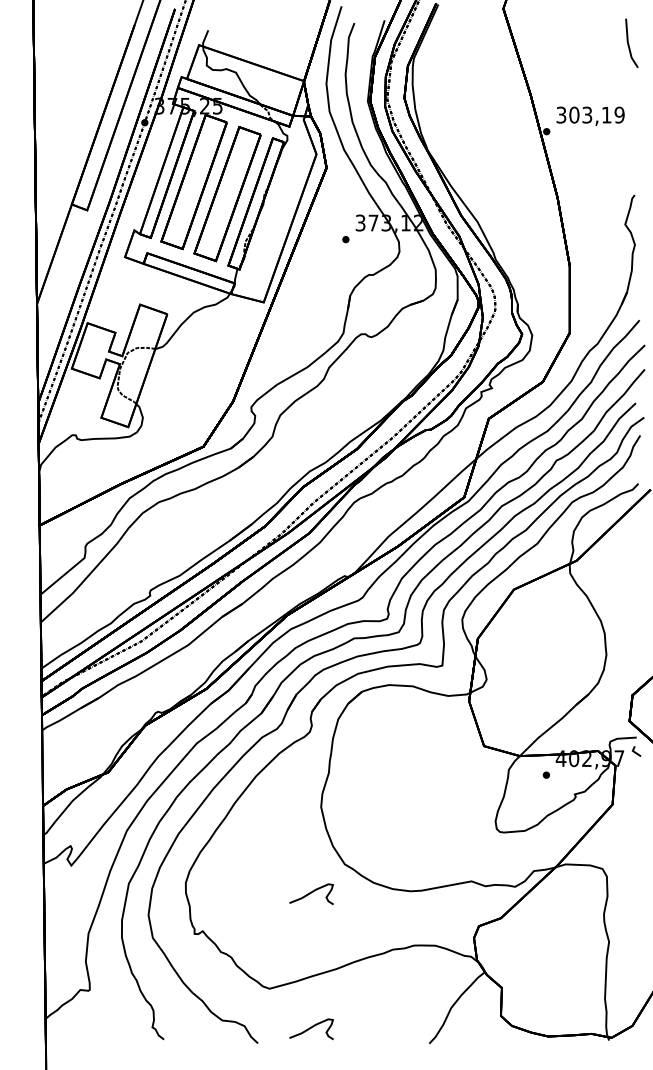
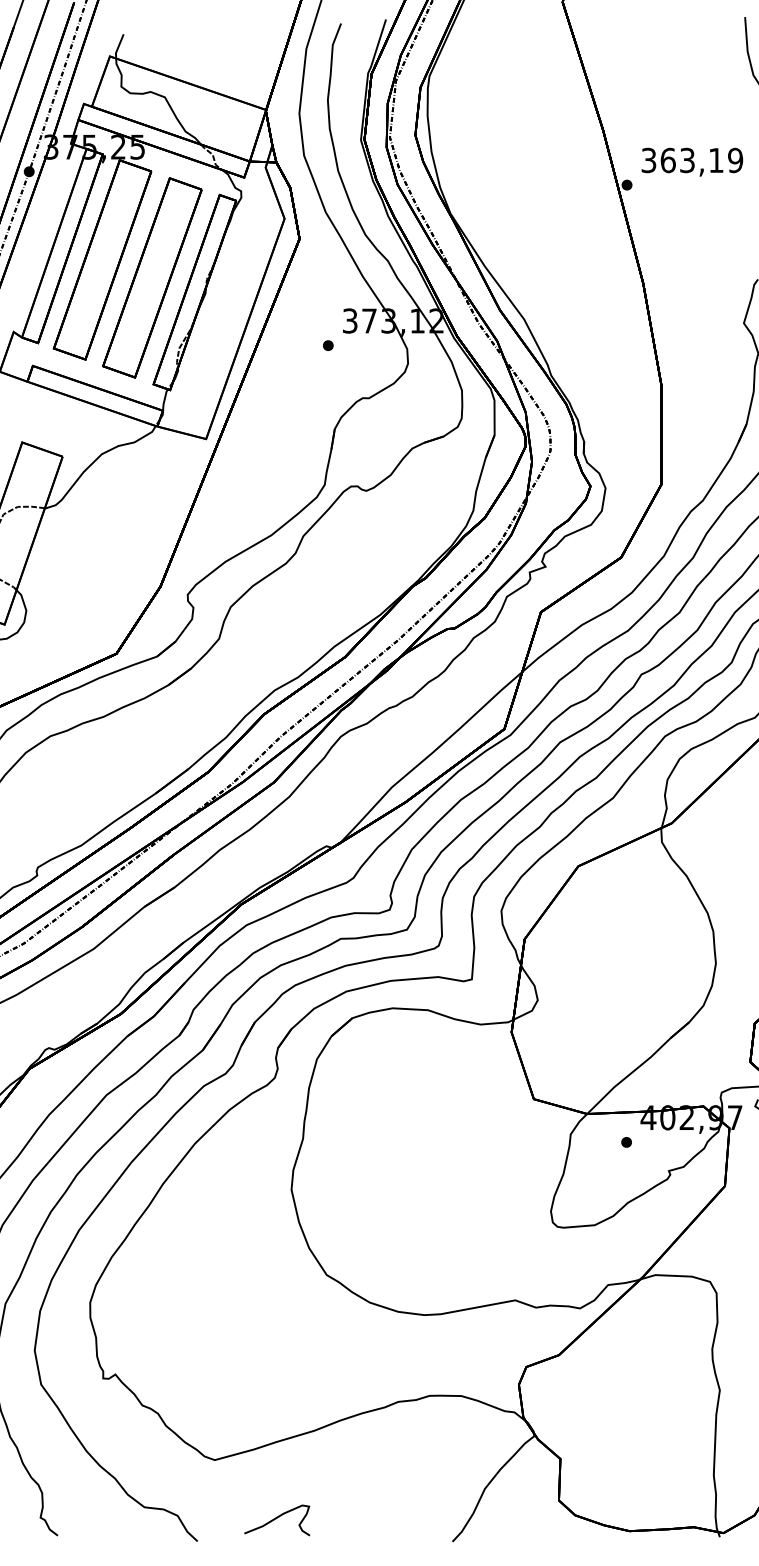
text: (574, 114) -> (668, 159), 303,19 -> 363,19
curve: (311, 893) -> (277, 1318), removed

